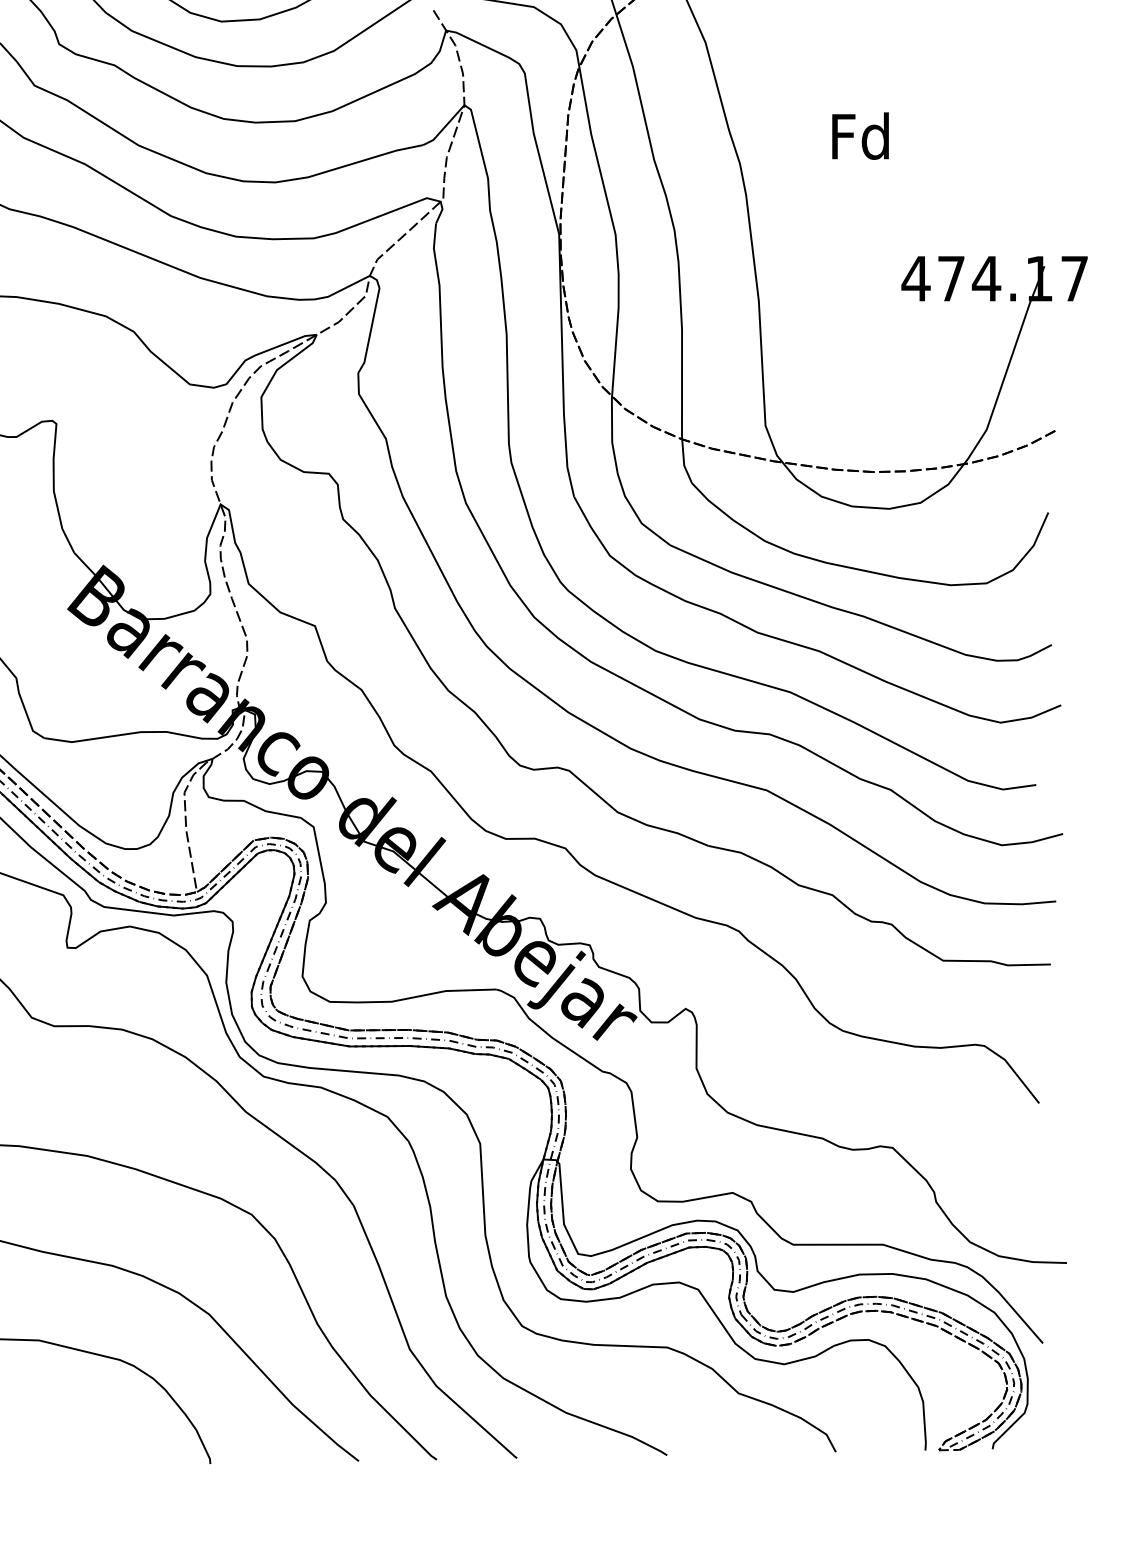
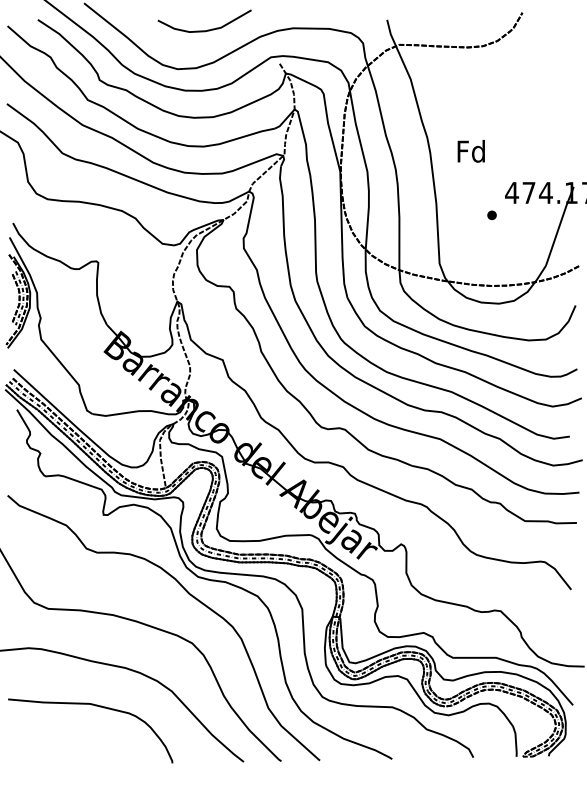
text: (858, 136) -> (470, 151), moved
part: (873, 325) -> (491, 215), added

